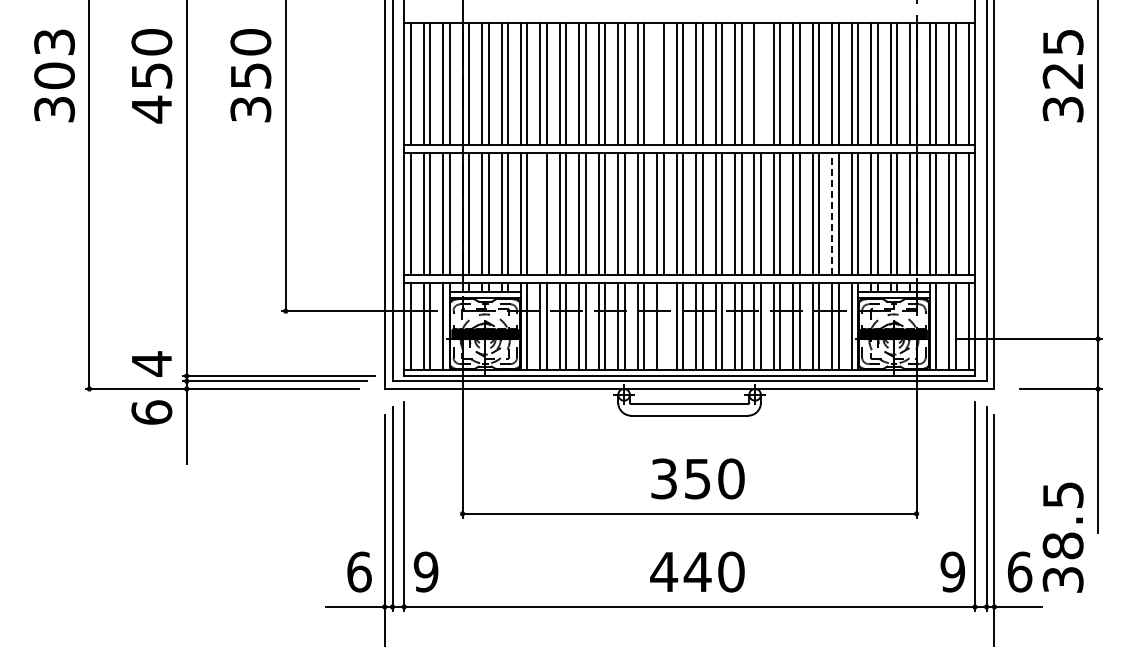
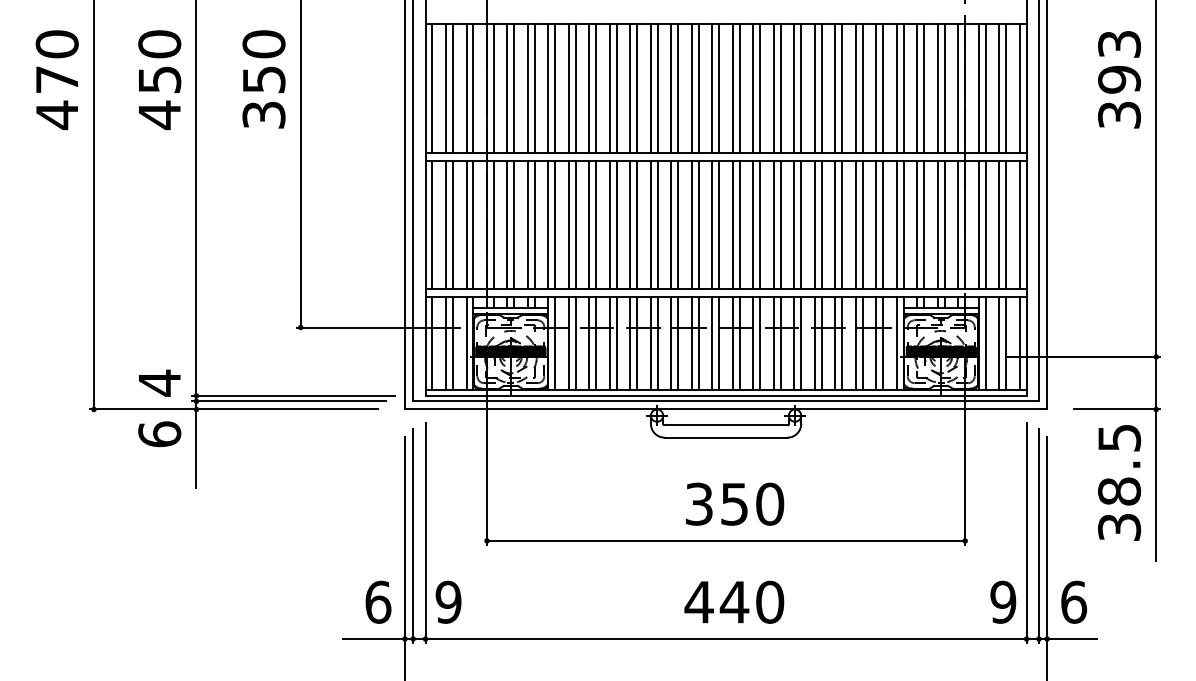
text: (1062, 59) -> (1118, 62), 325 -> 393
text: (54, 76) -> (57, 80), 303 -> 470
line: (657, 84) -> (692, 88), added
line: (760, 84) -> (800, 88), added
line: (540, 213) -> (569, 224), added
line: (832, 213) -> (876, 224), dashed -> solid
line: (663, 326) -> (698, 343), added
text: (1062, 537) -> (1118, 482), moved

